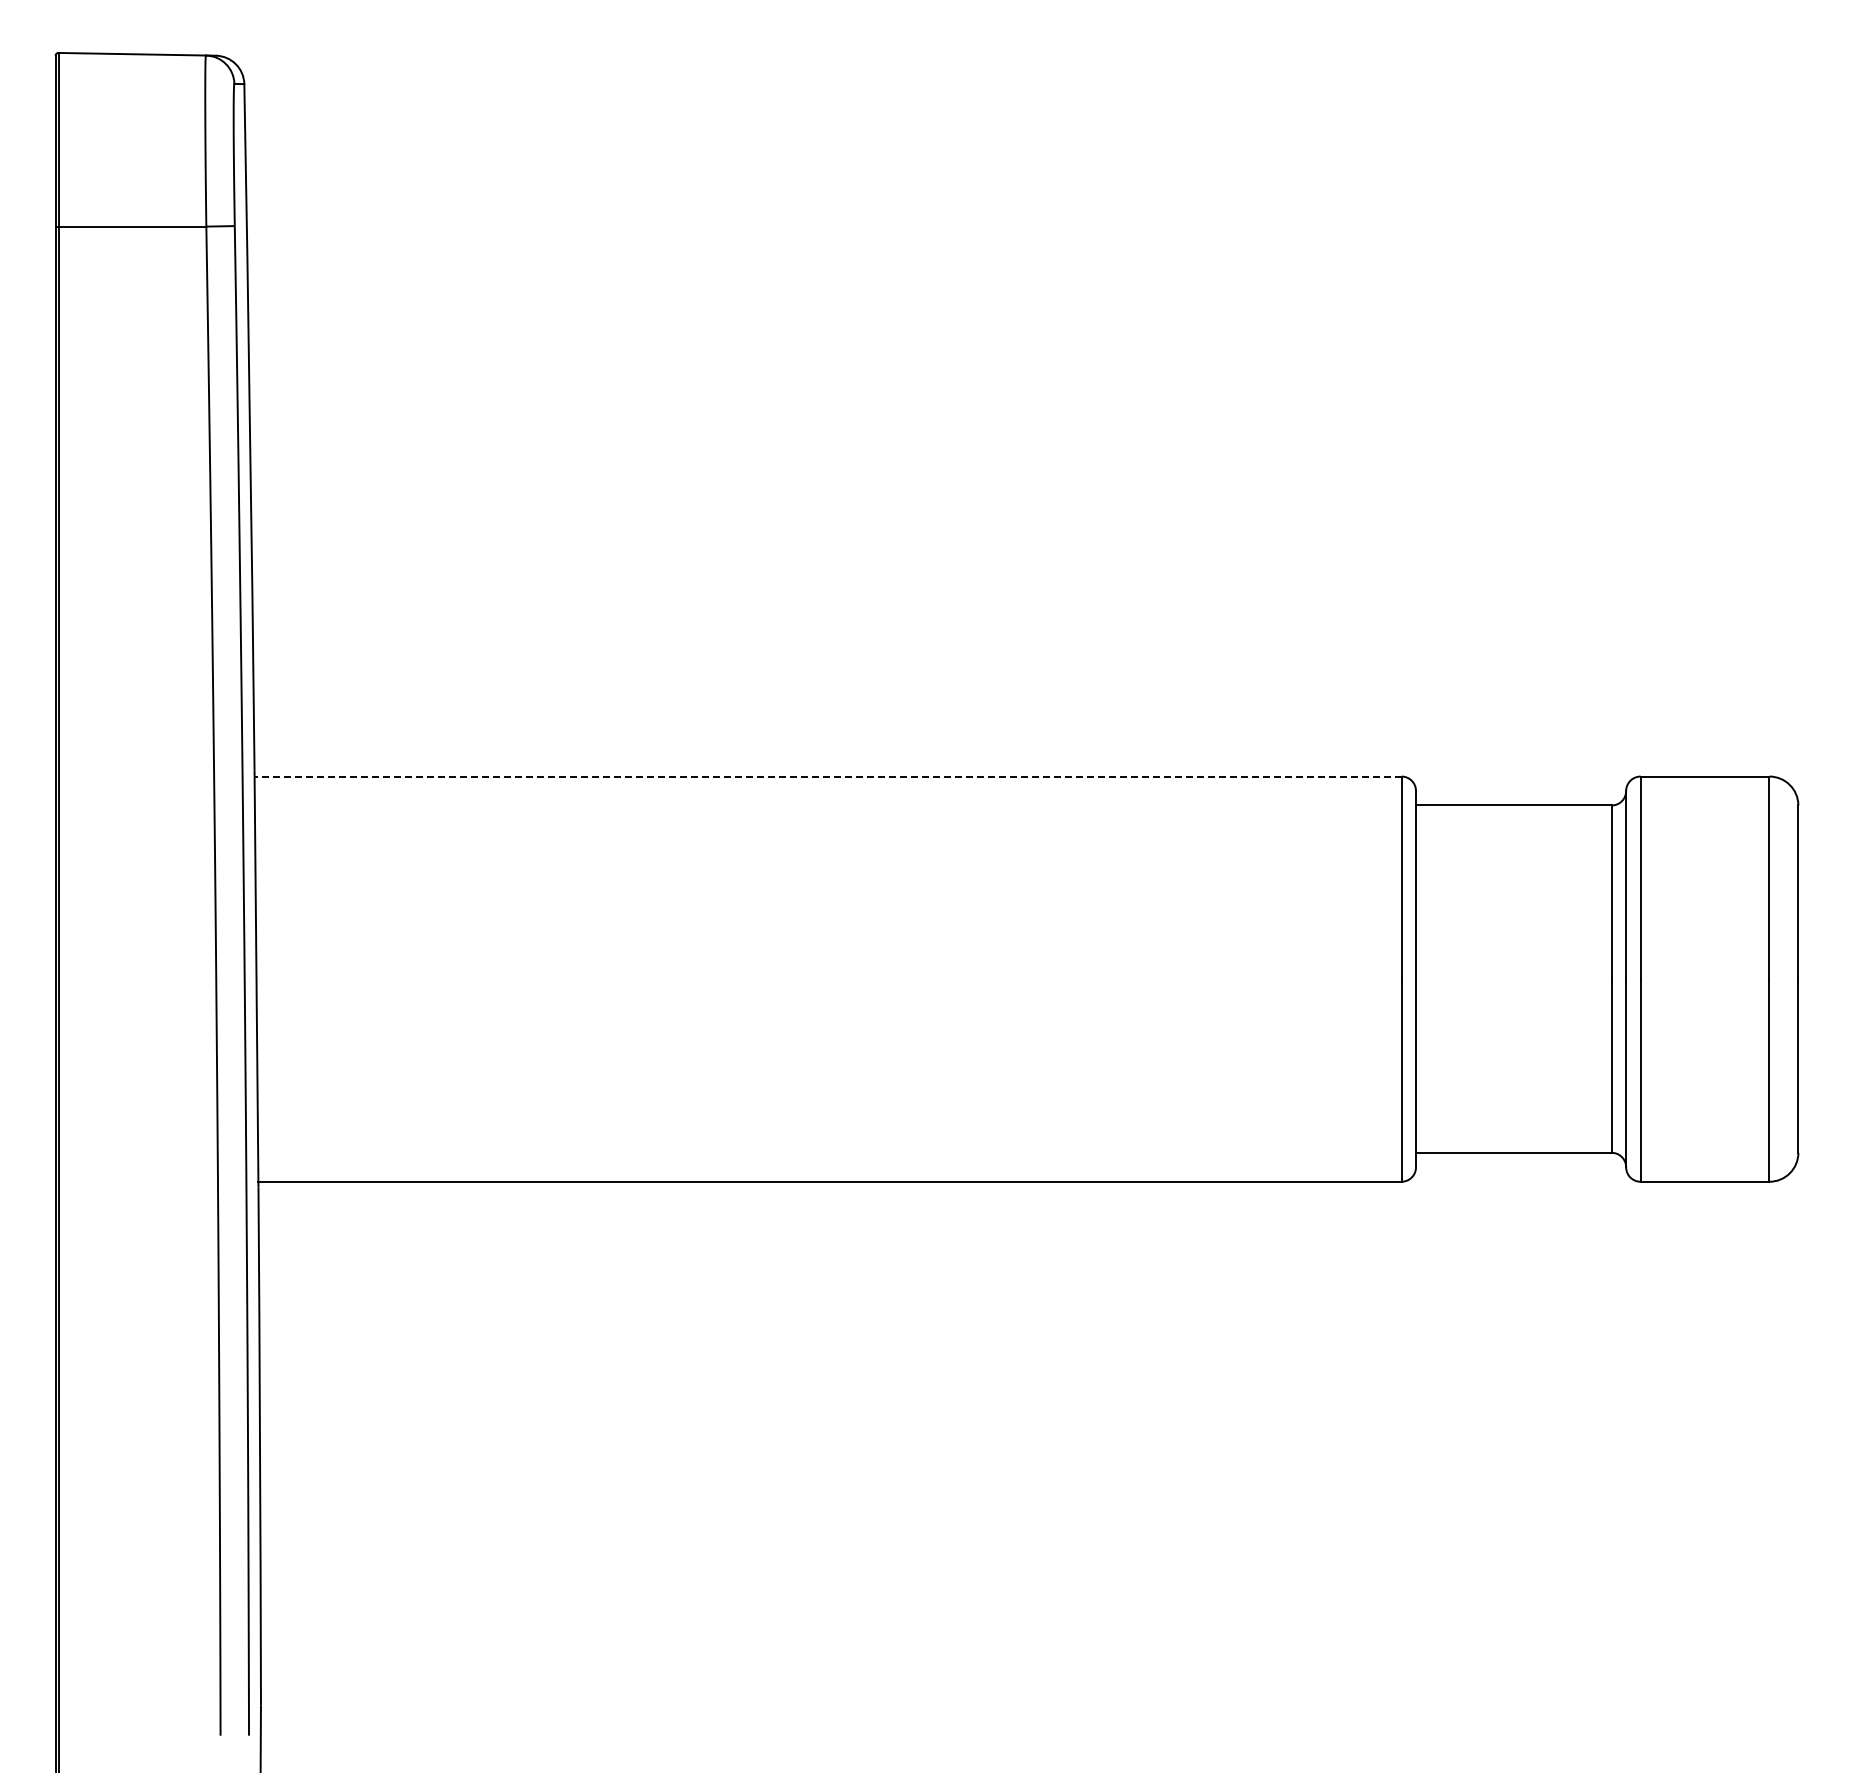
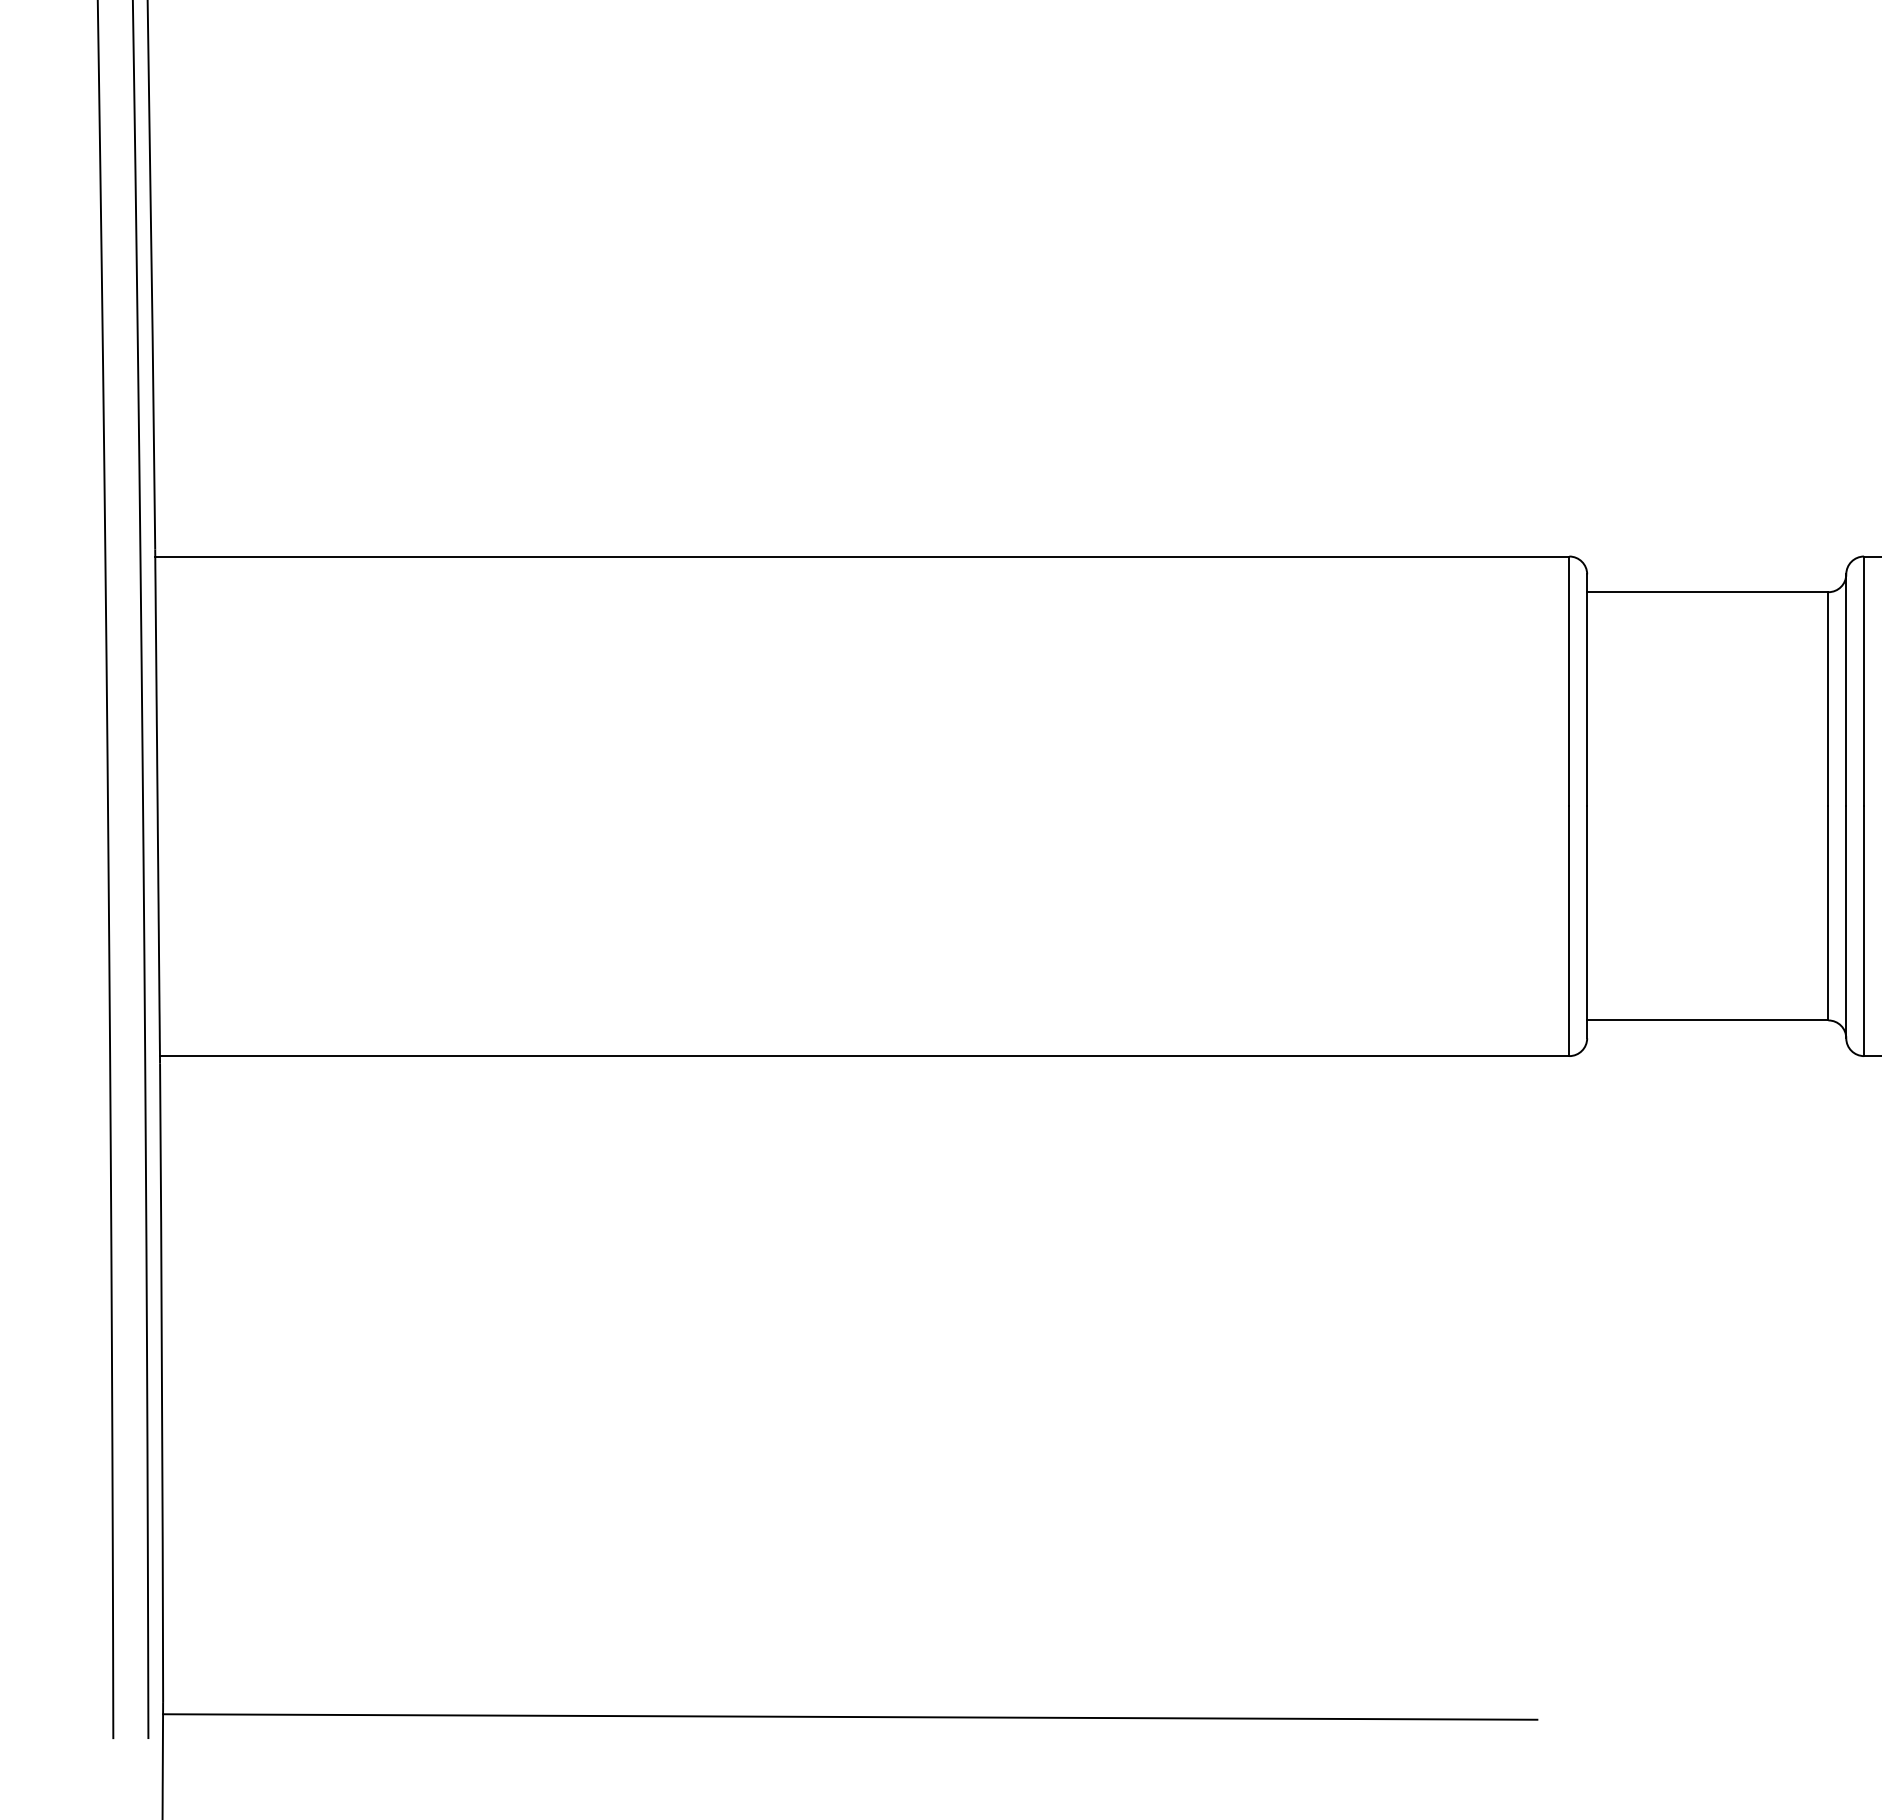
line: (827, 776) -> (861, 556), dashed -> solid
line: (817, 1717) -> (849, 1716), added

